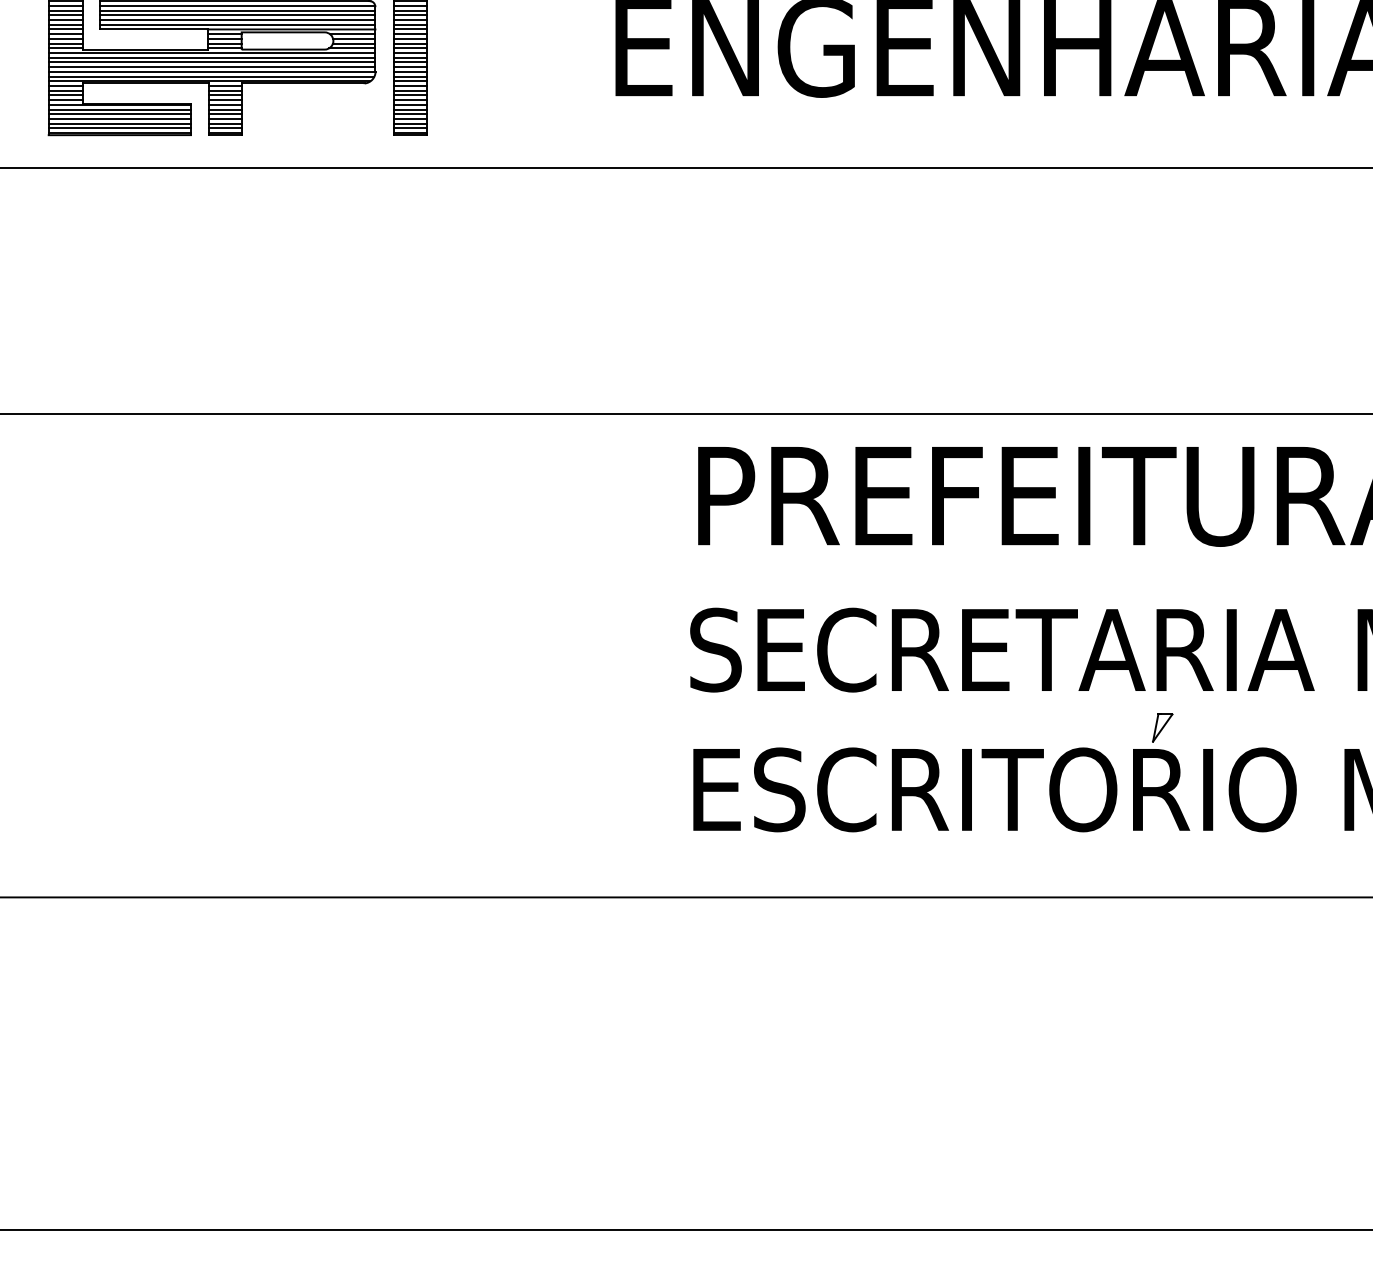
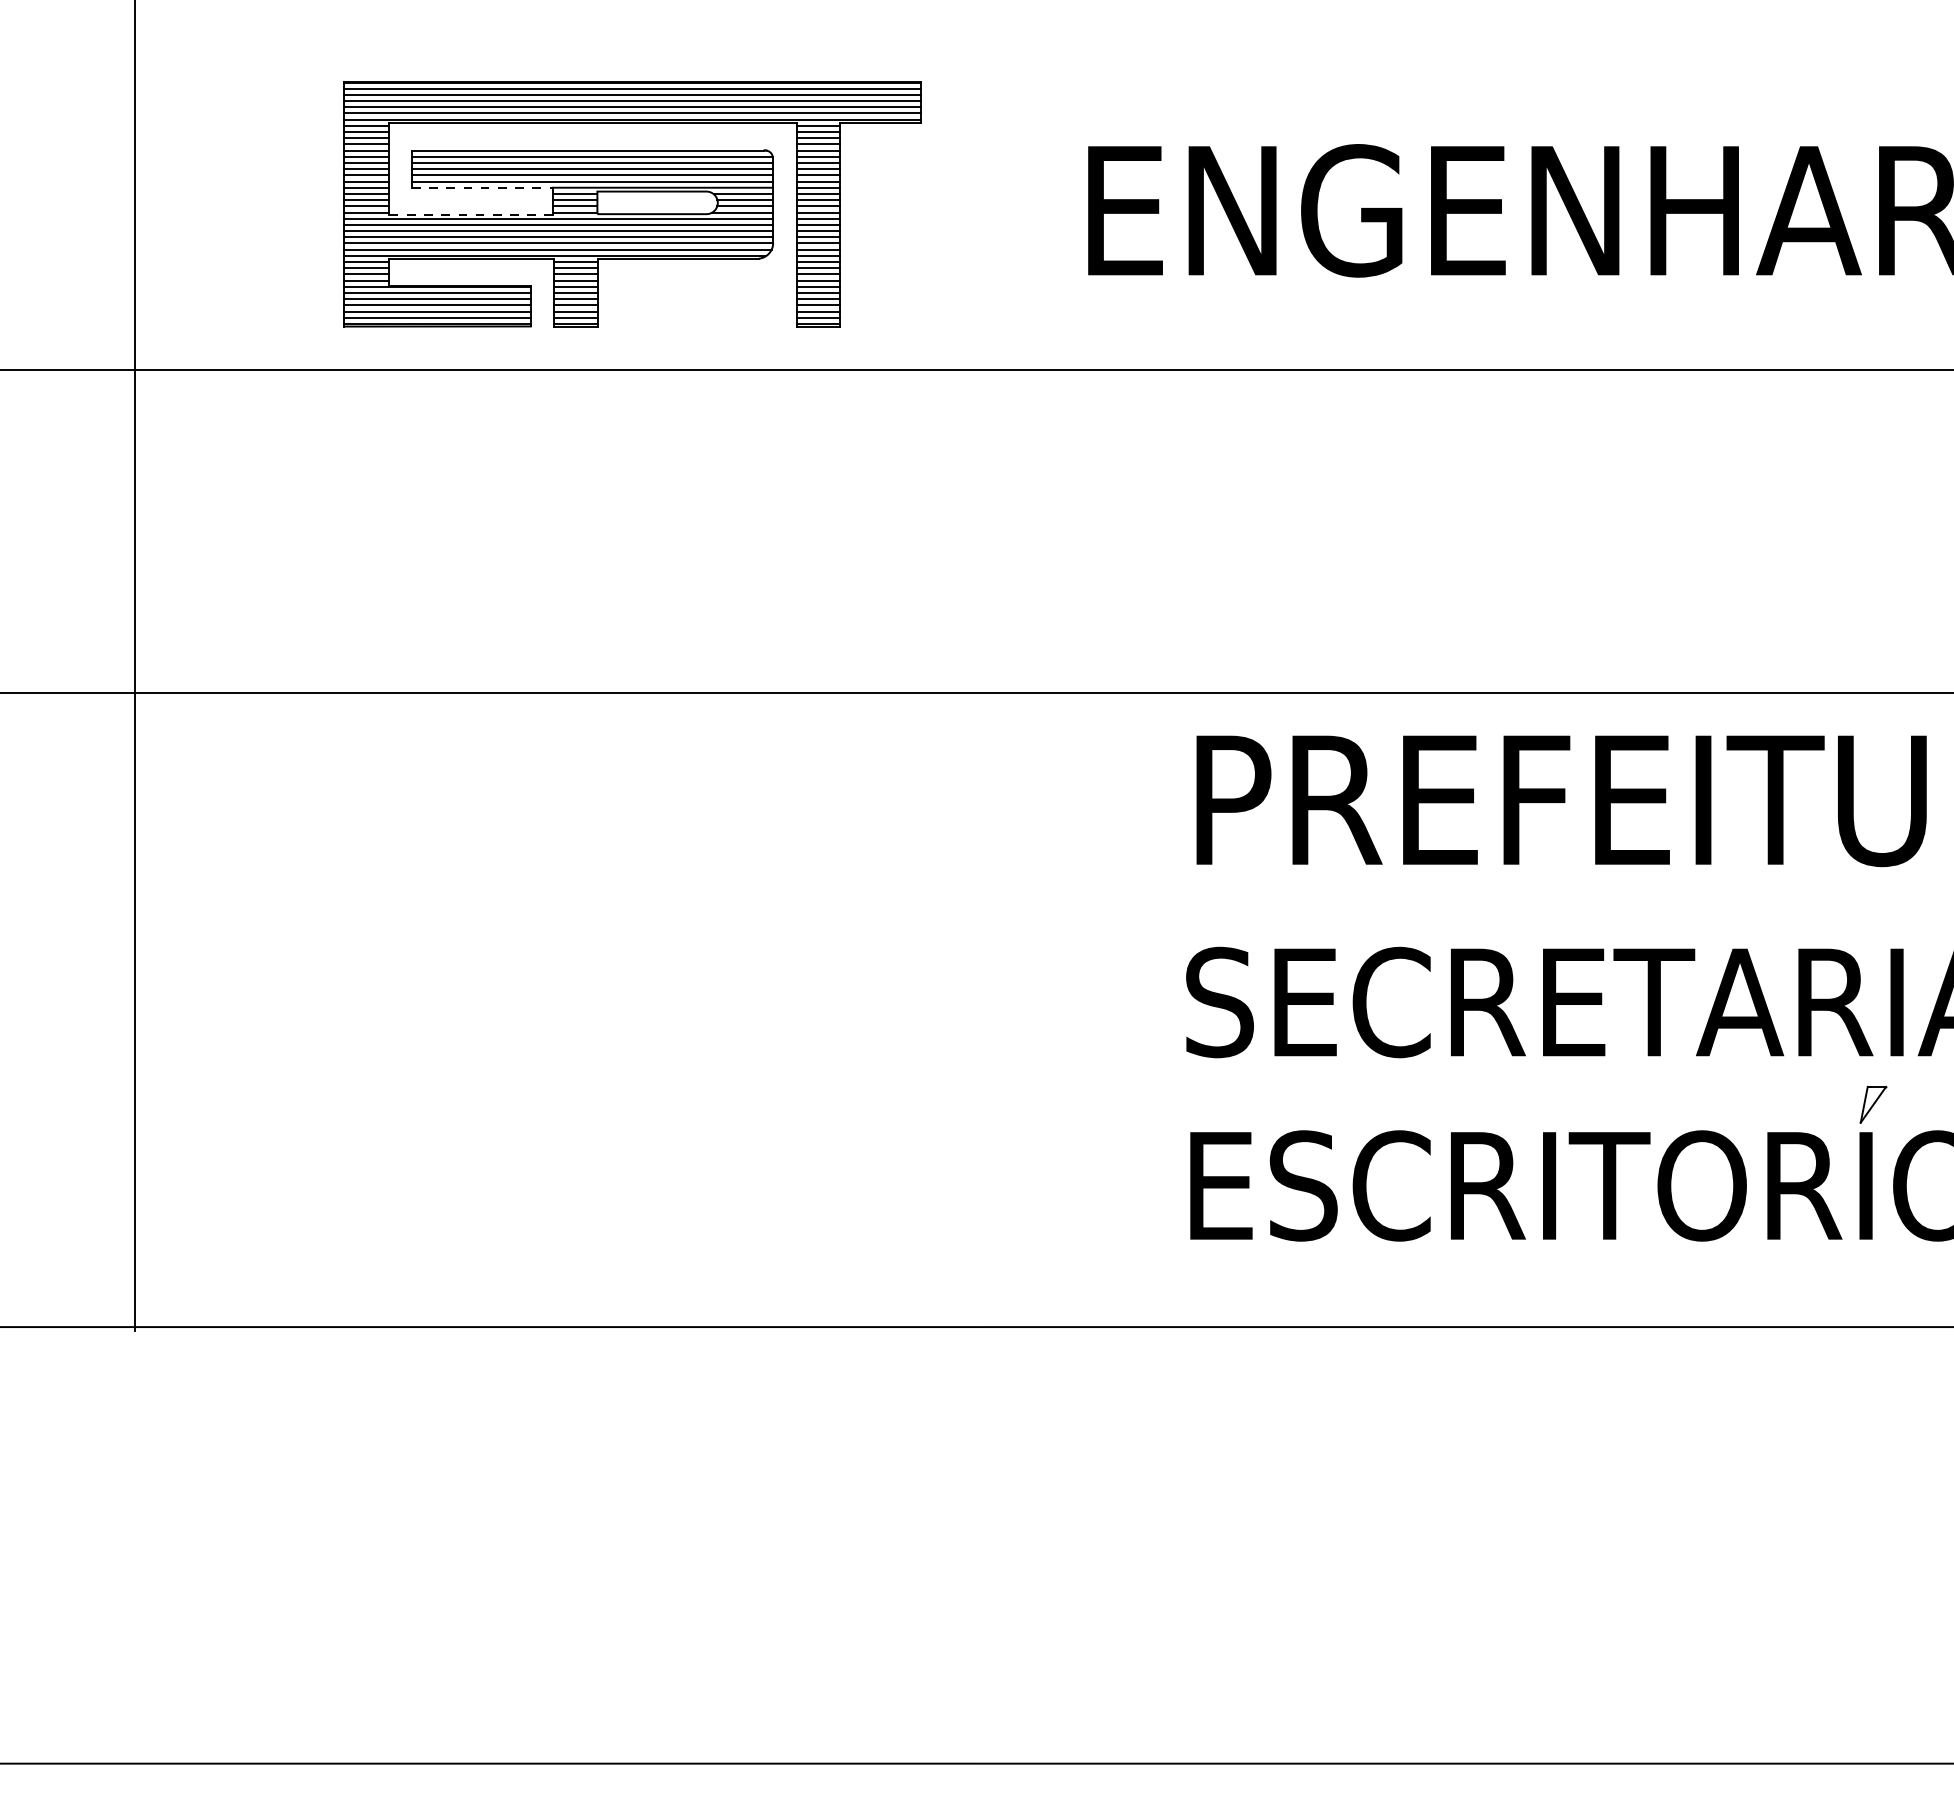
line: (154, 29) -> (483, 187), solid -> dashed
line: (145, 49) -> (470, 214), solid -> dashed
part: (1162, 727) -> (1873, 1104), moved

